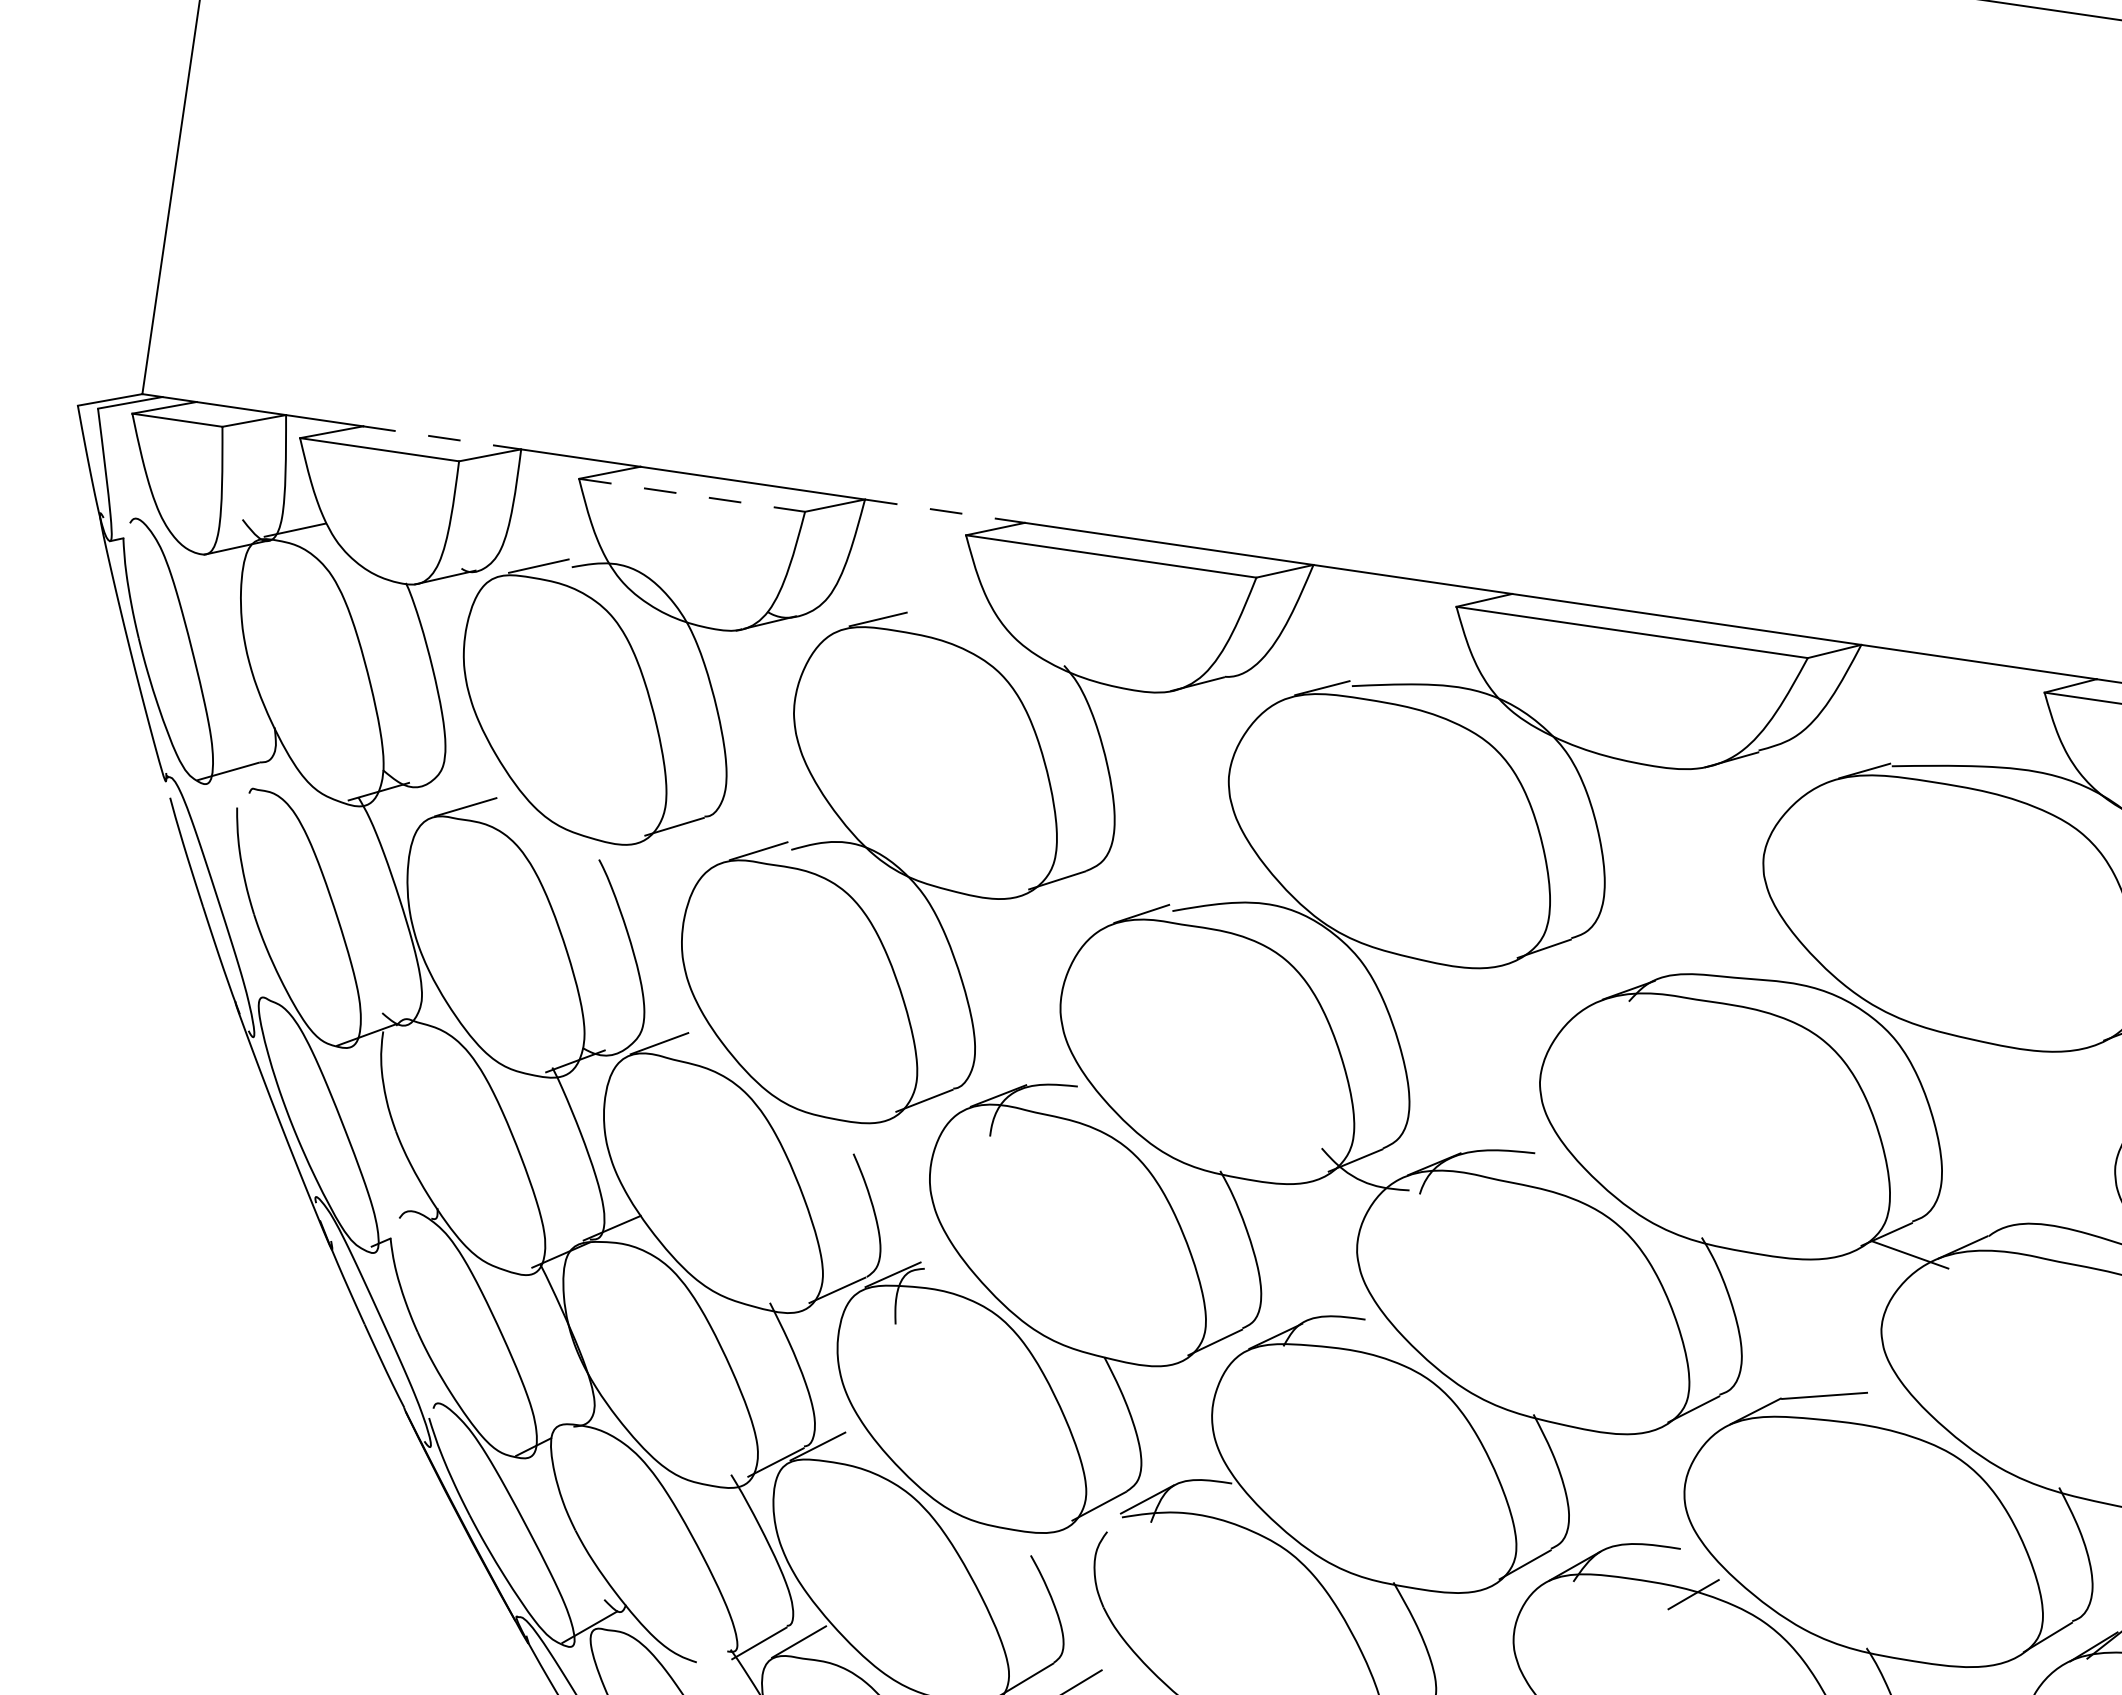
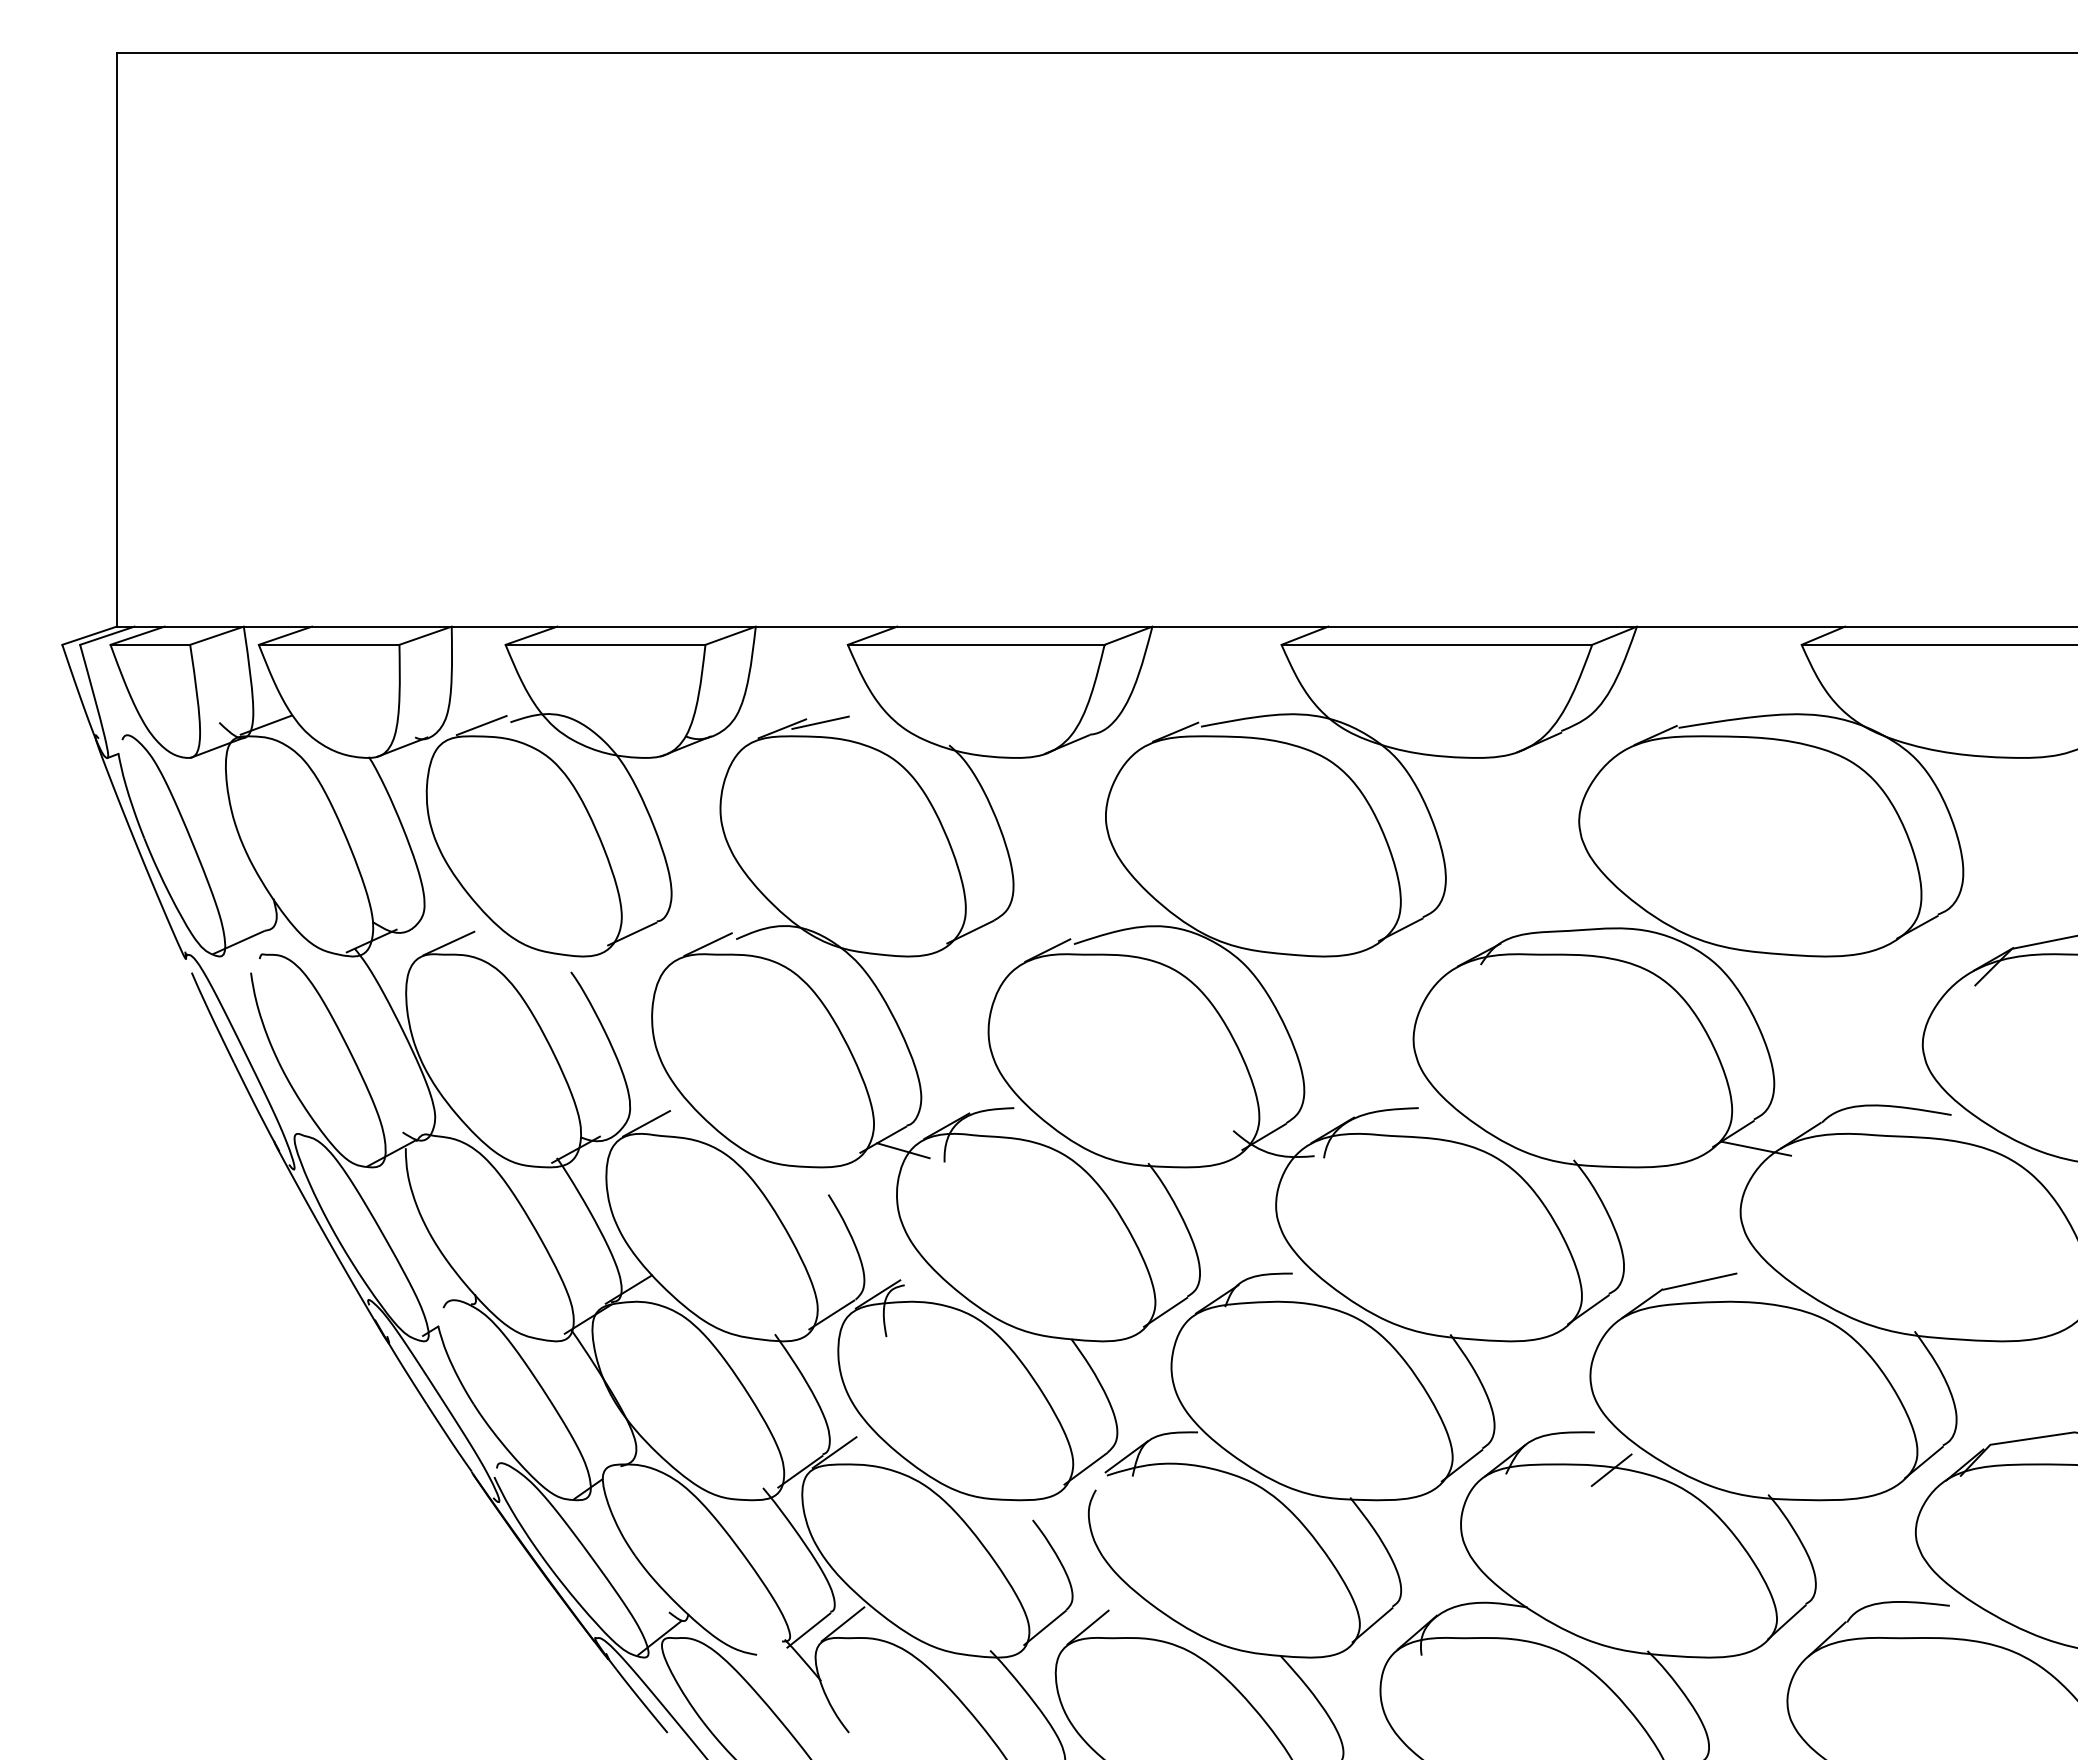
line: (441, 437) -> (381, 626), dashed -> solid
line: (692, 494) -> (605, 644), dashed -> solid
line: (944, 511) -> (826, 626), dashed -> solid
line: (922, 618) -> (820, 722), added
line: (945, 1116) -> (903, 1150), added

